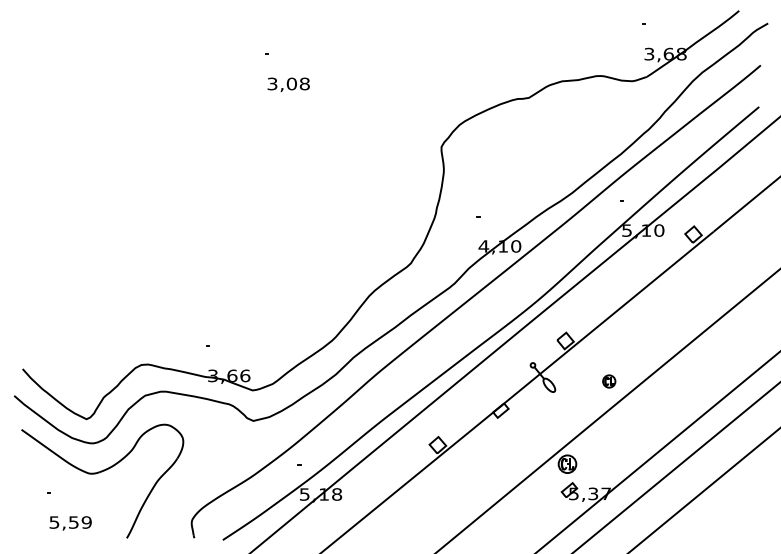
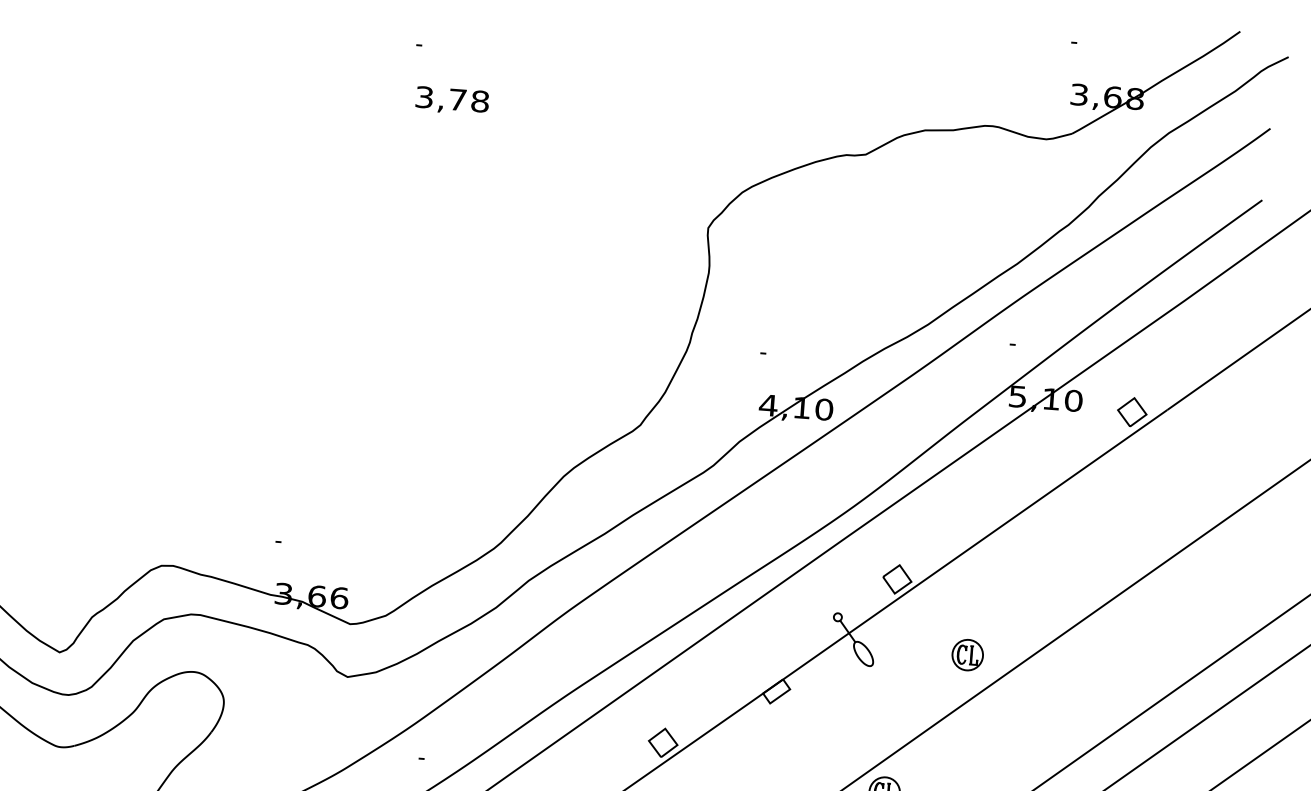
text: (291, 83) -> (457, 98), 3,08 -> 3,78
part: (608, 381) -> (966, 654), size x1.43

